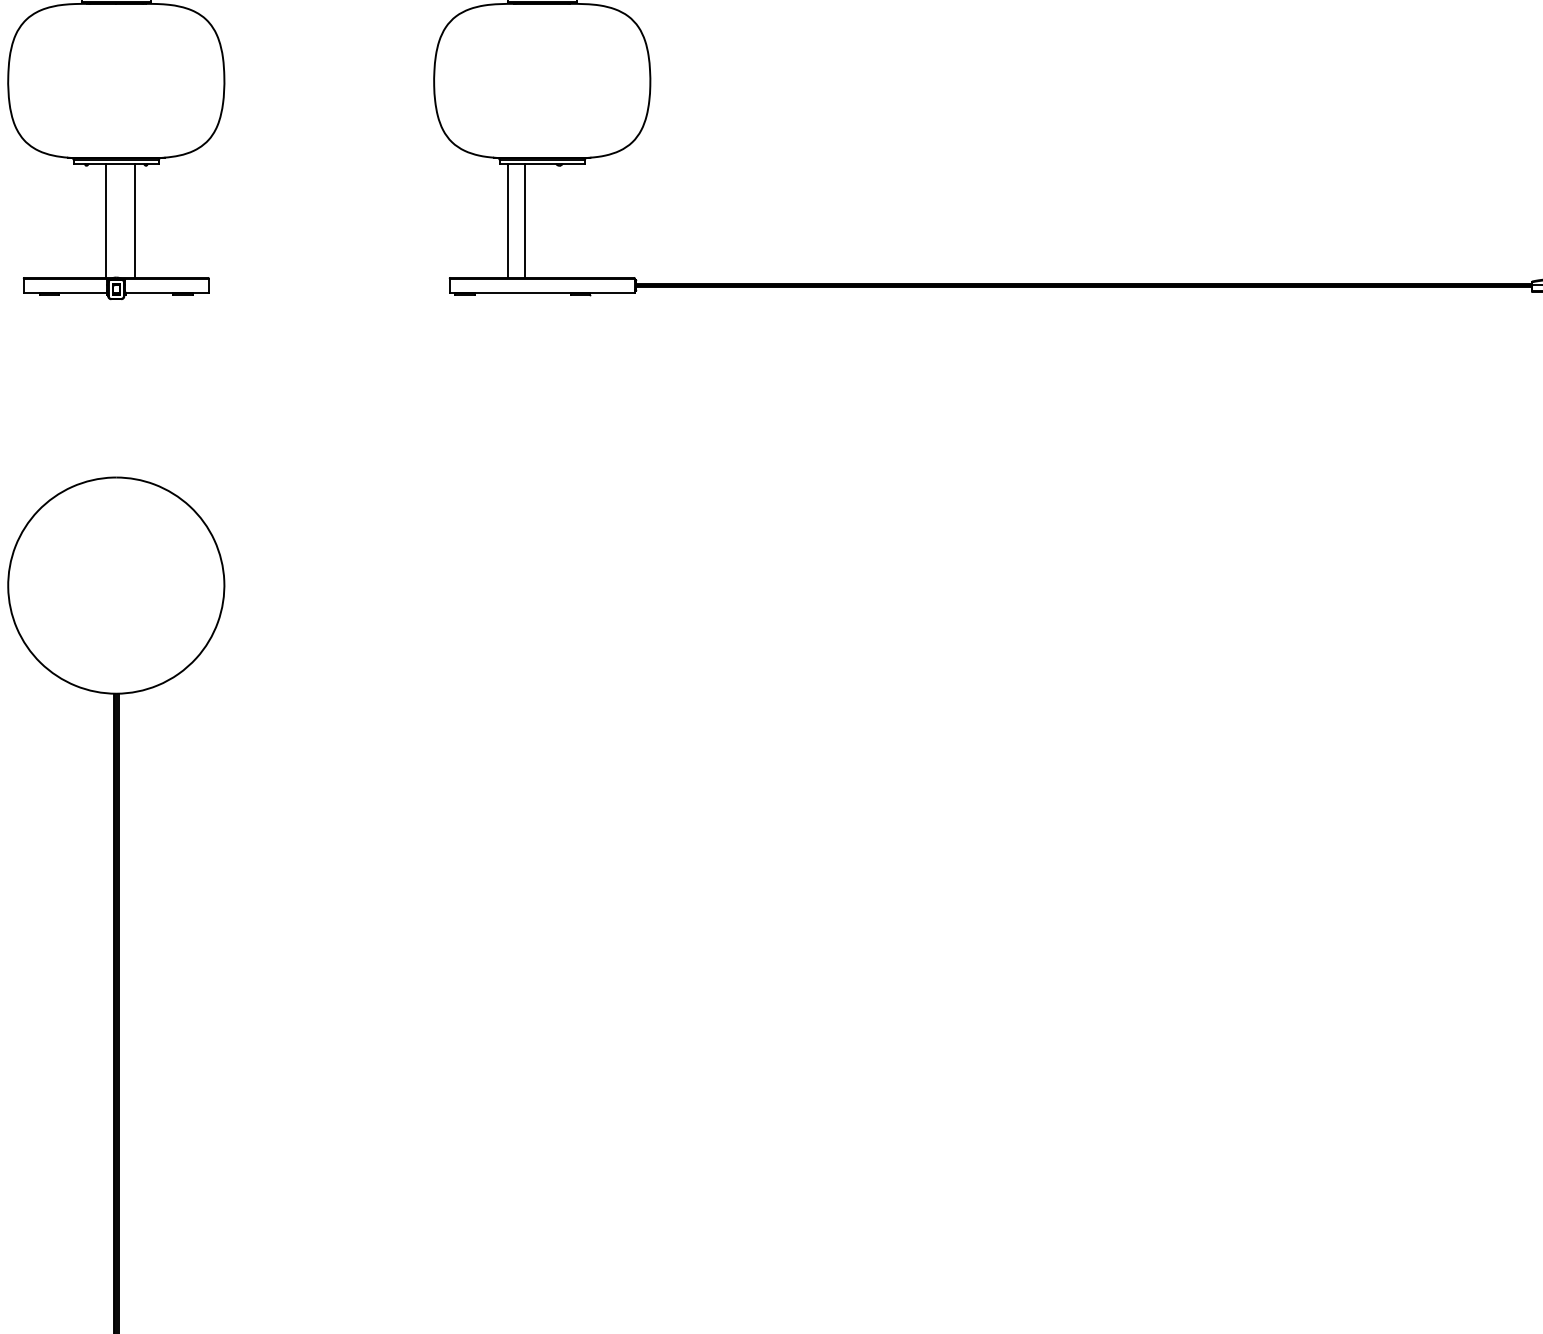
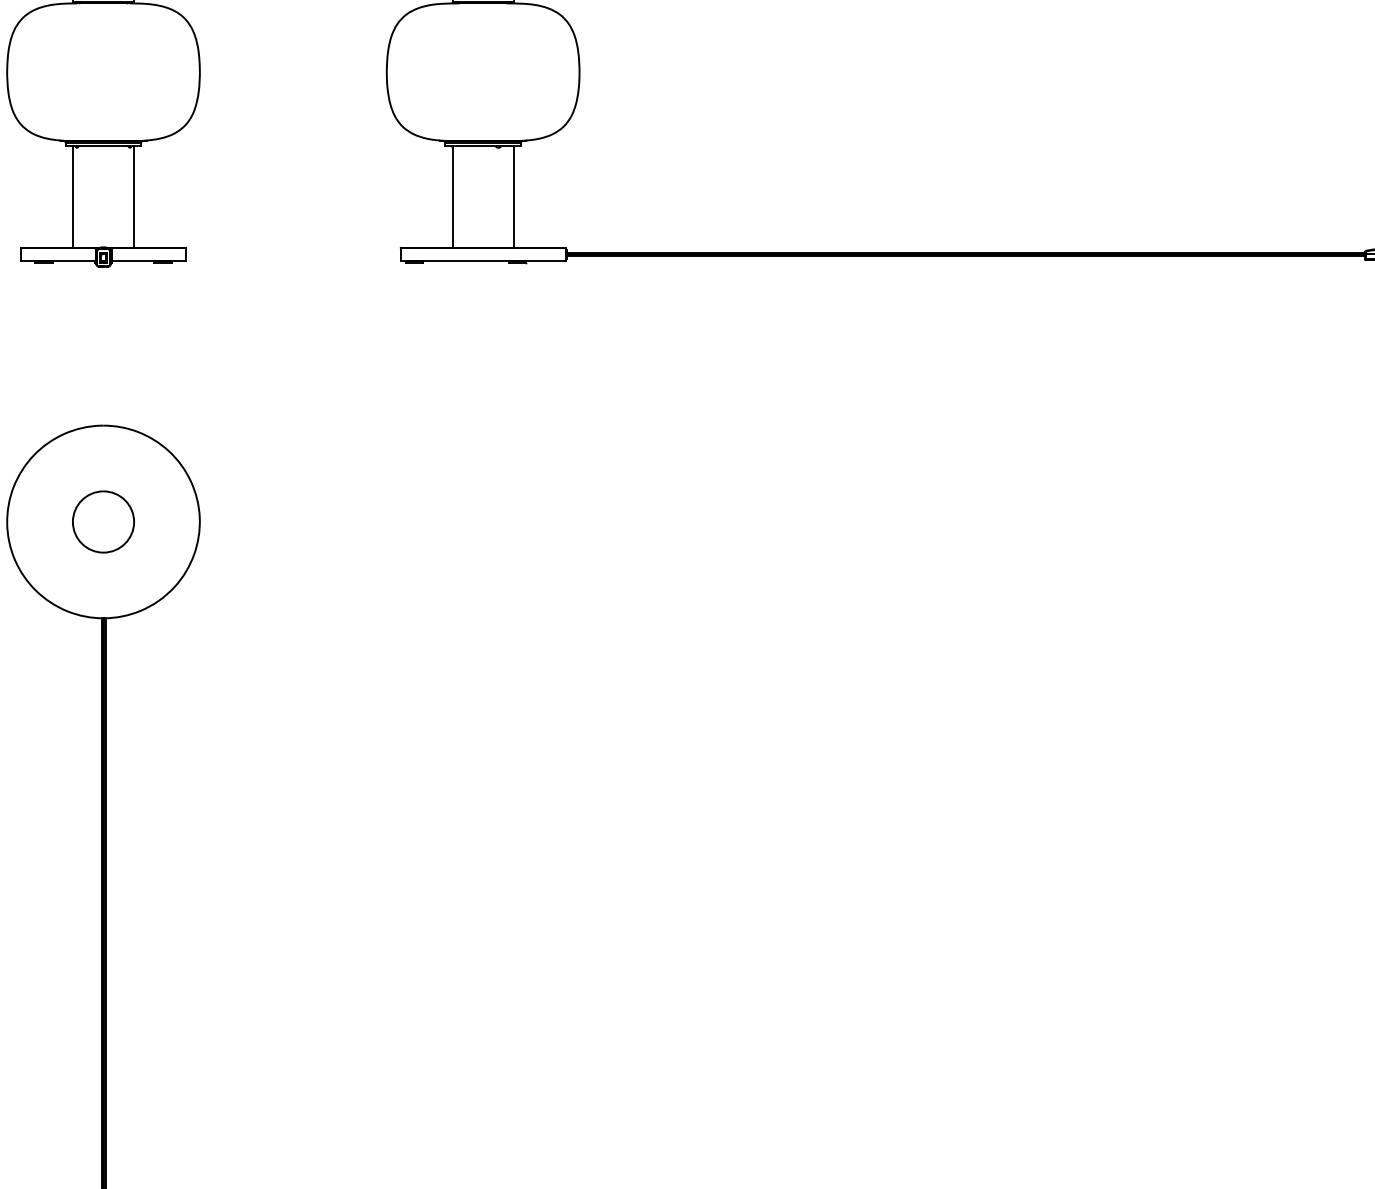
line: (105, 220) -> (134, 196), moved
line: (134, 220) -> (72, 196), moved
line: (524, 220) -> (513, 196), moved
circle: (116, 585) -> (103, 521), added

